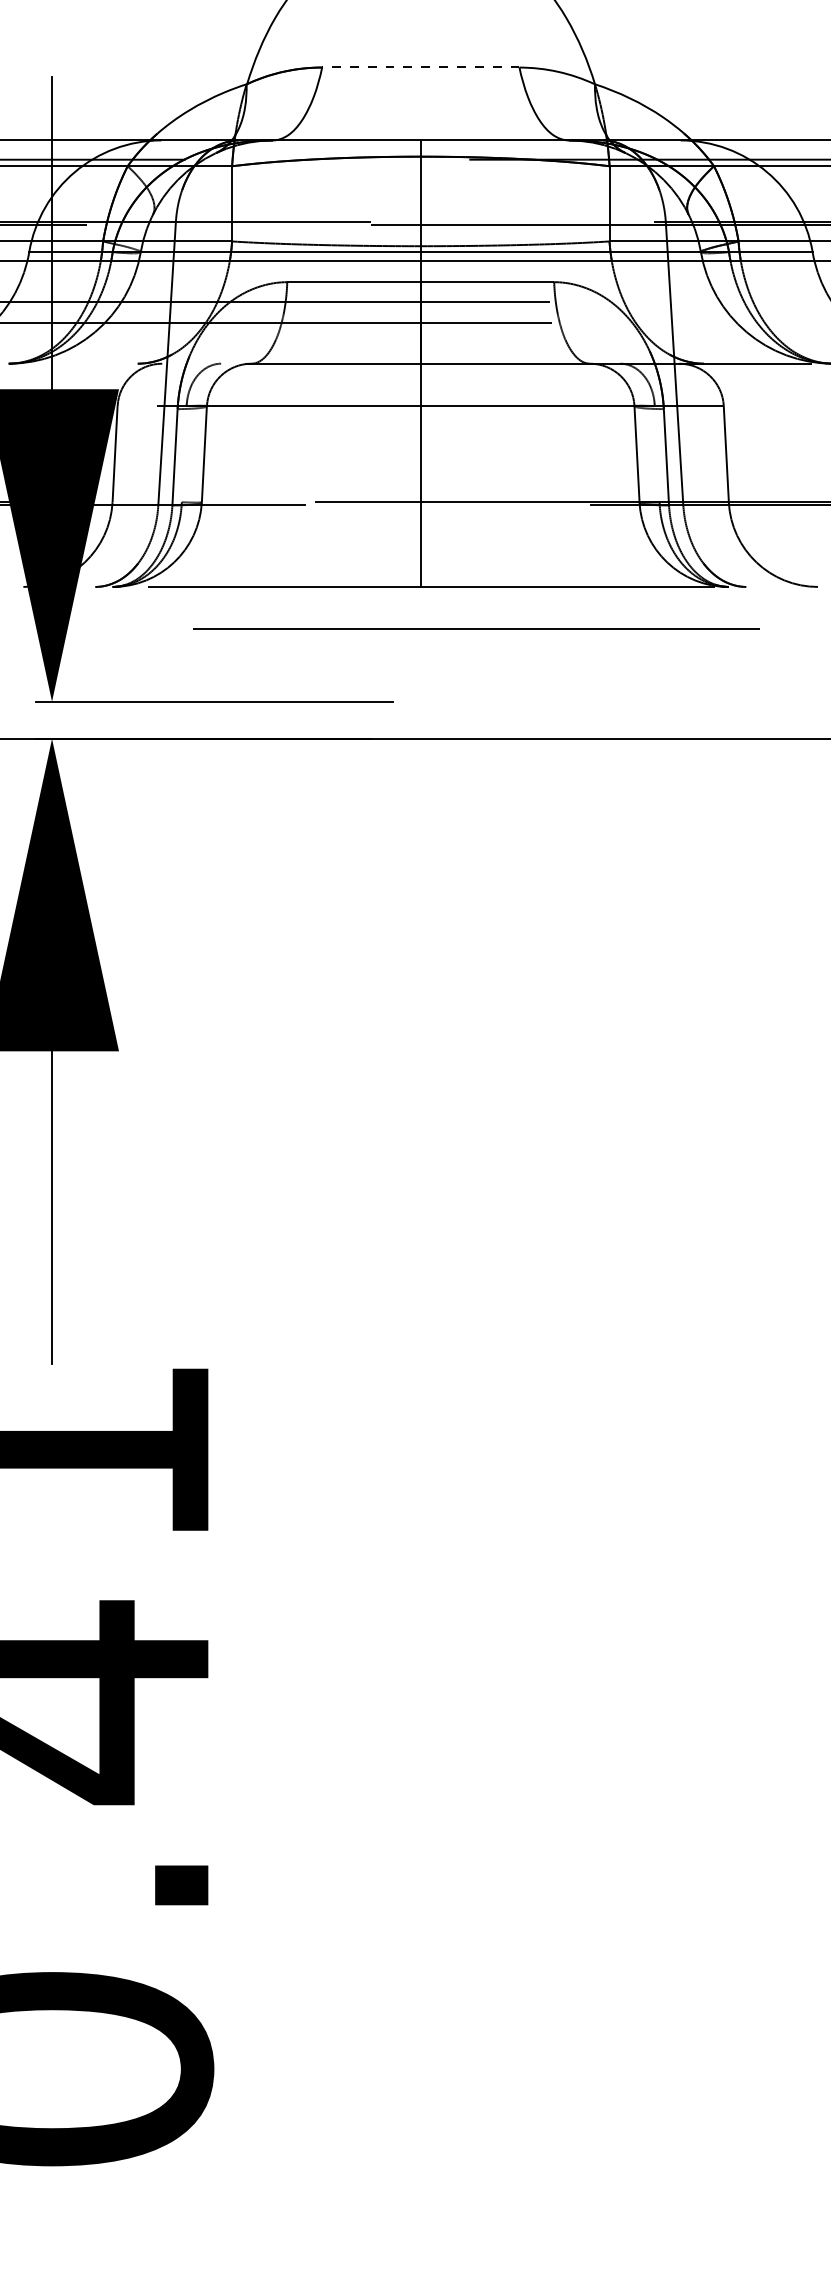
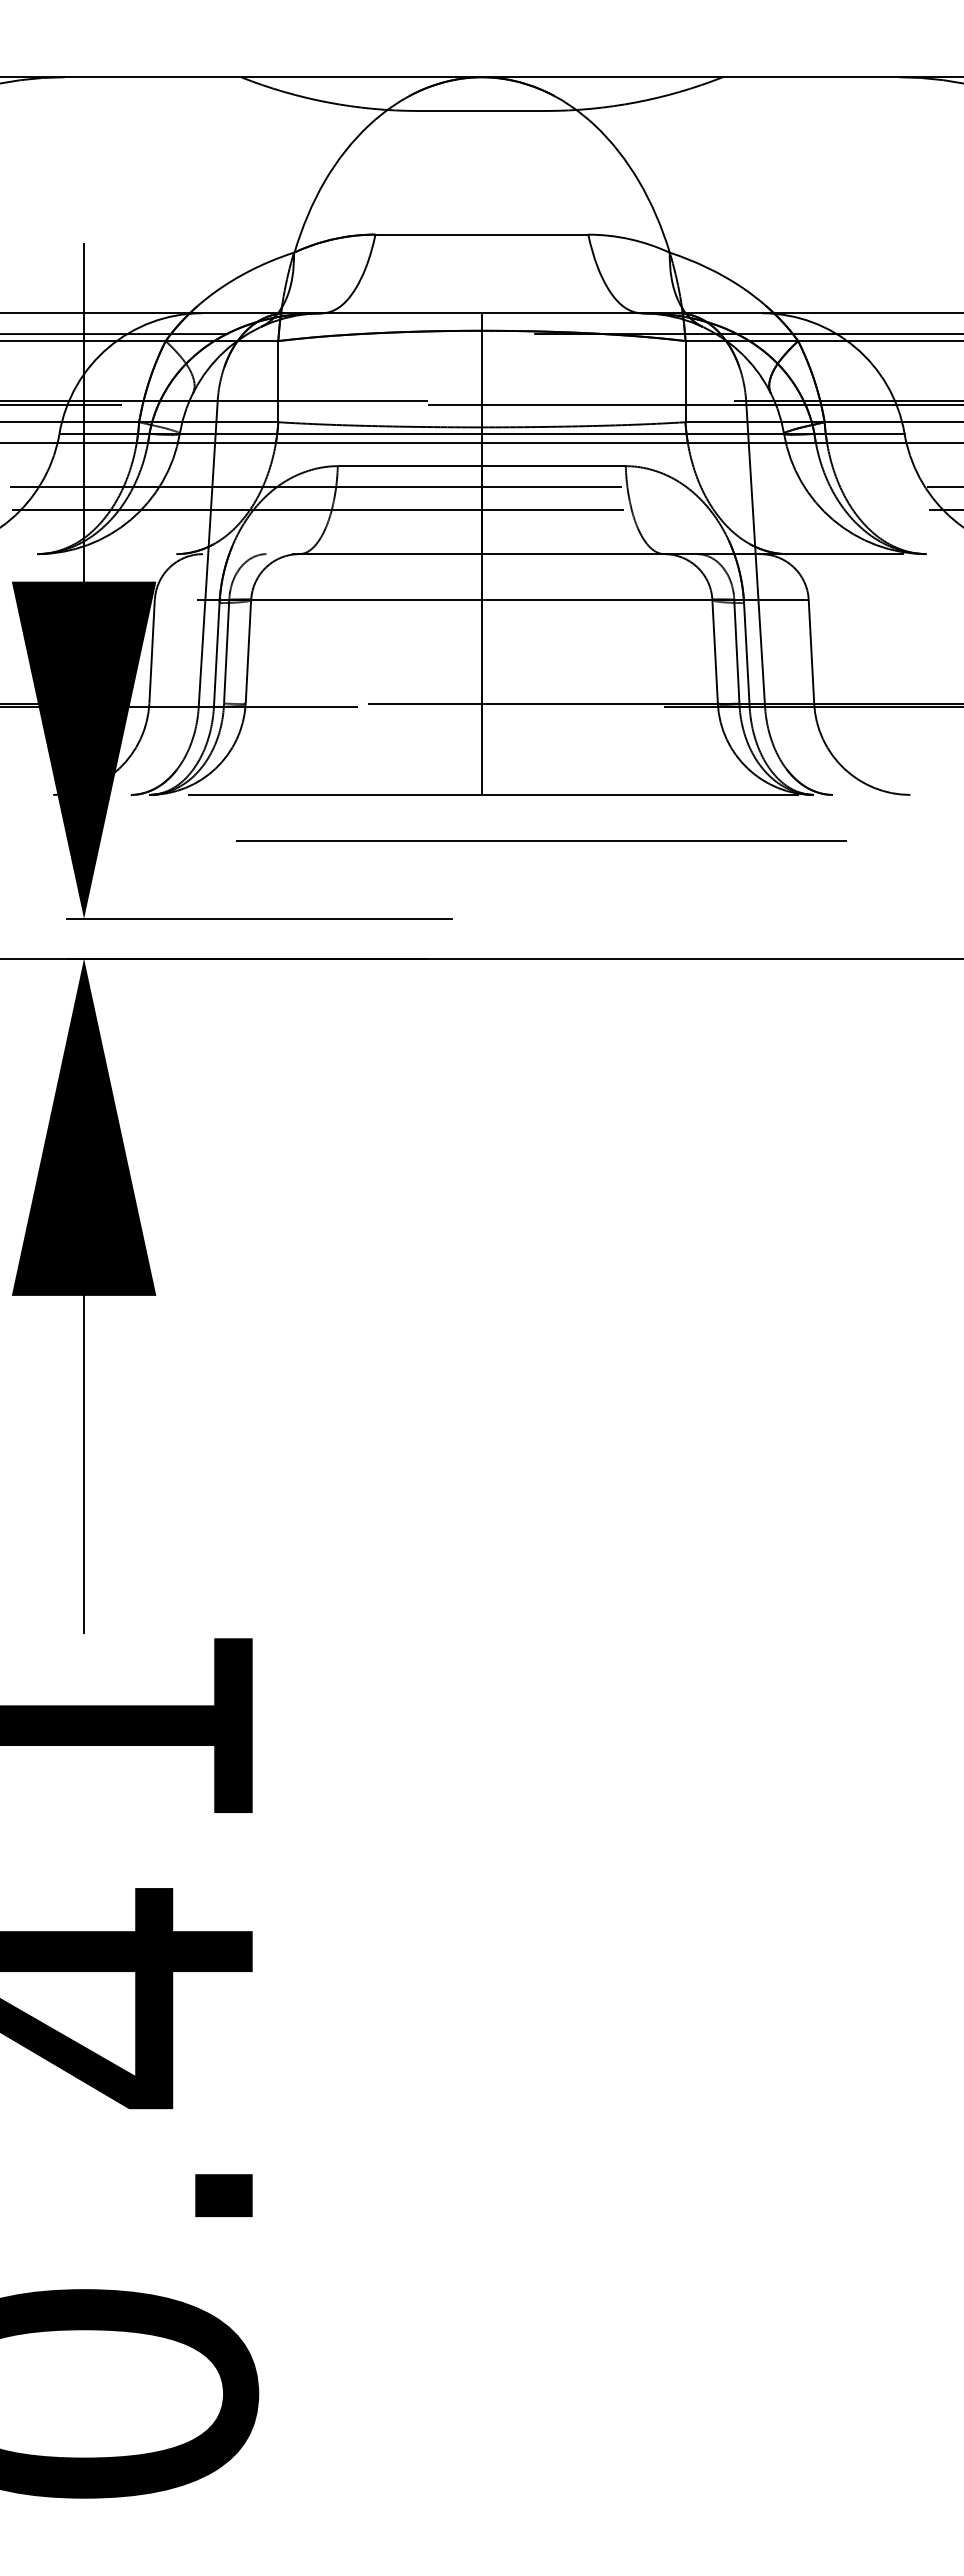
line: (420, 67) -> (481, 234), dashed -> solid
line: (184, 453) -> (226, 651), added
line: (656, 453) -> (736, 651), added

